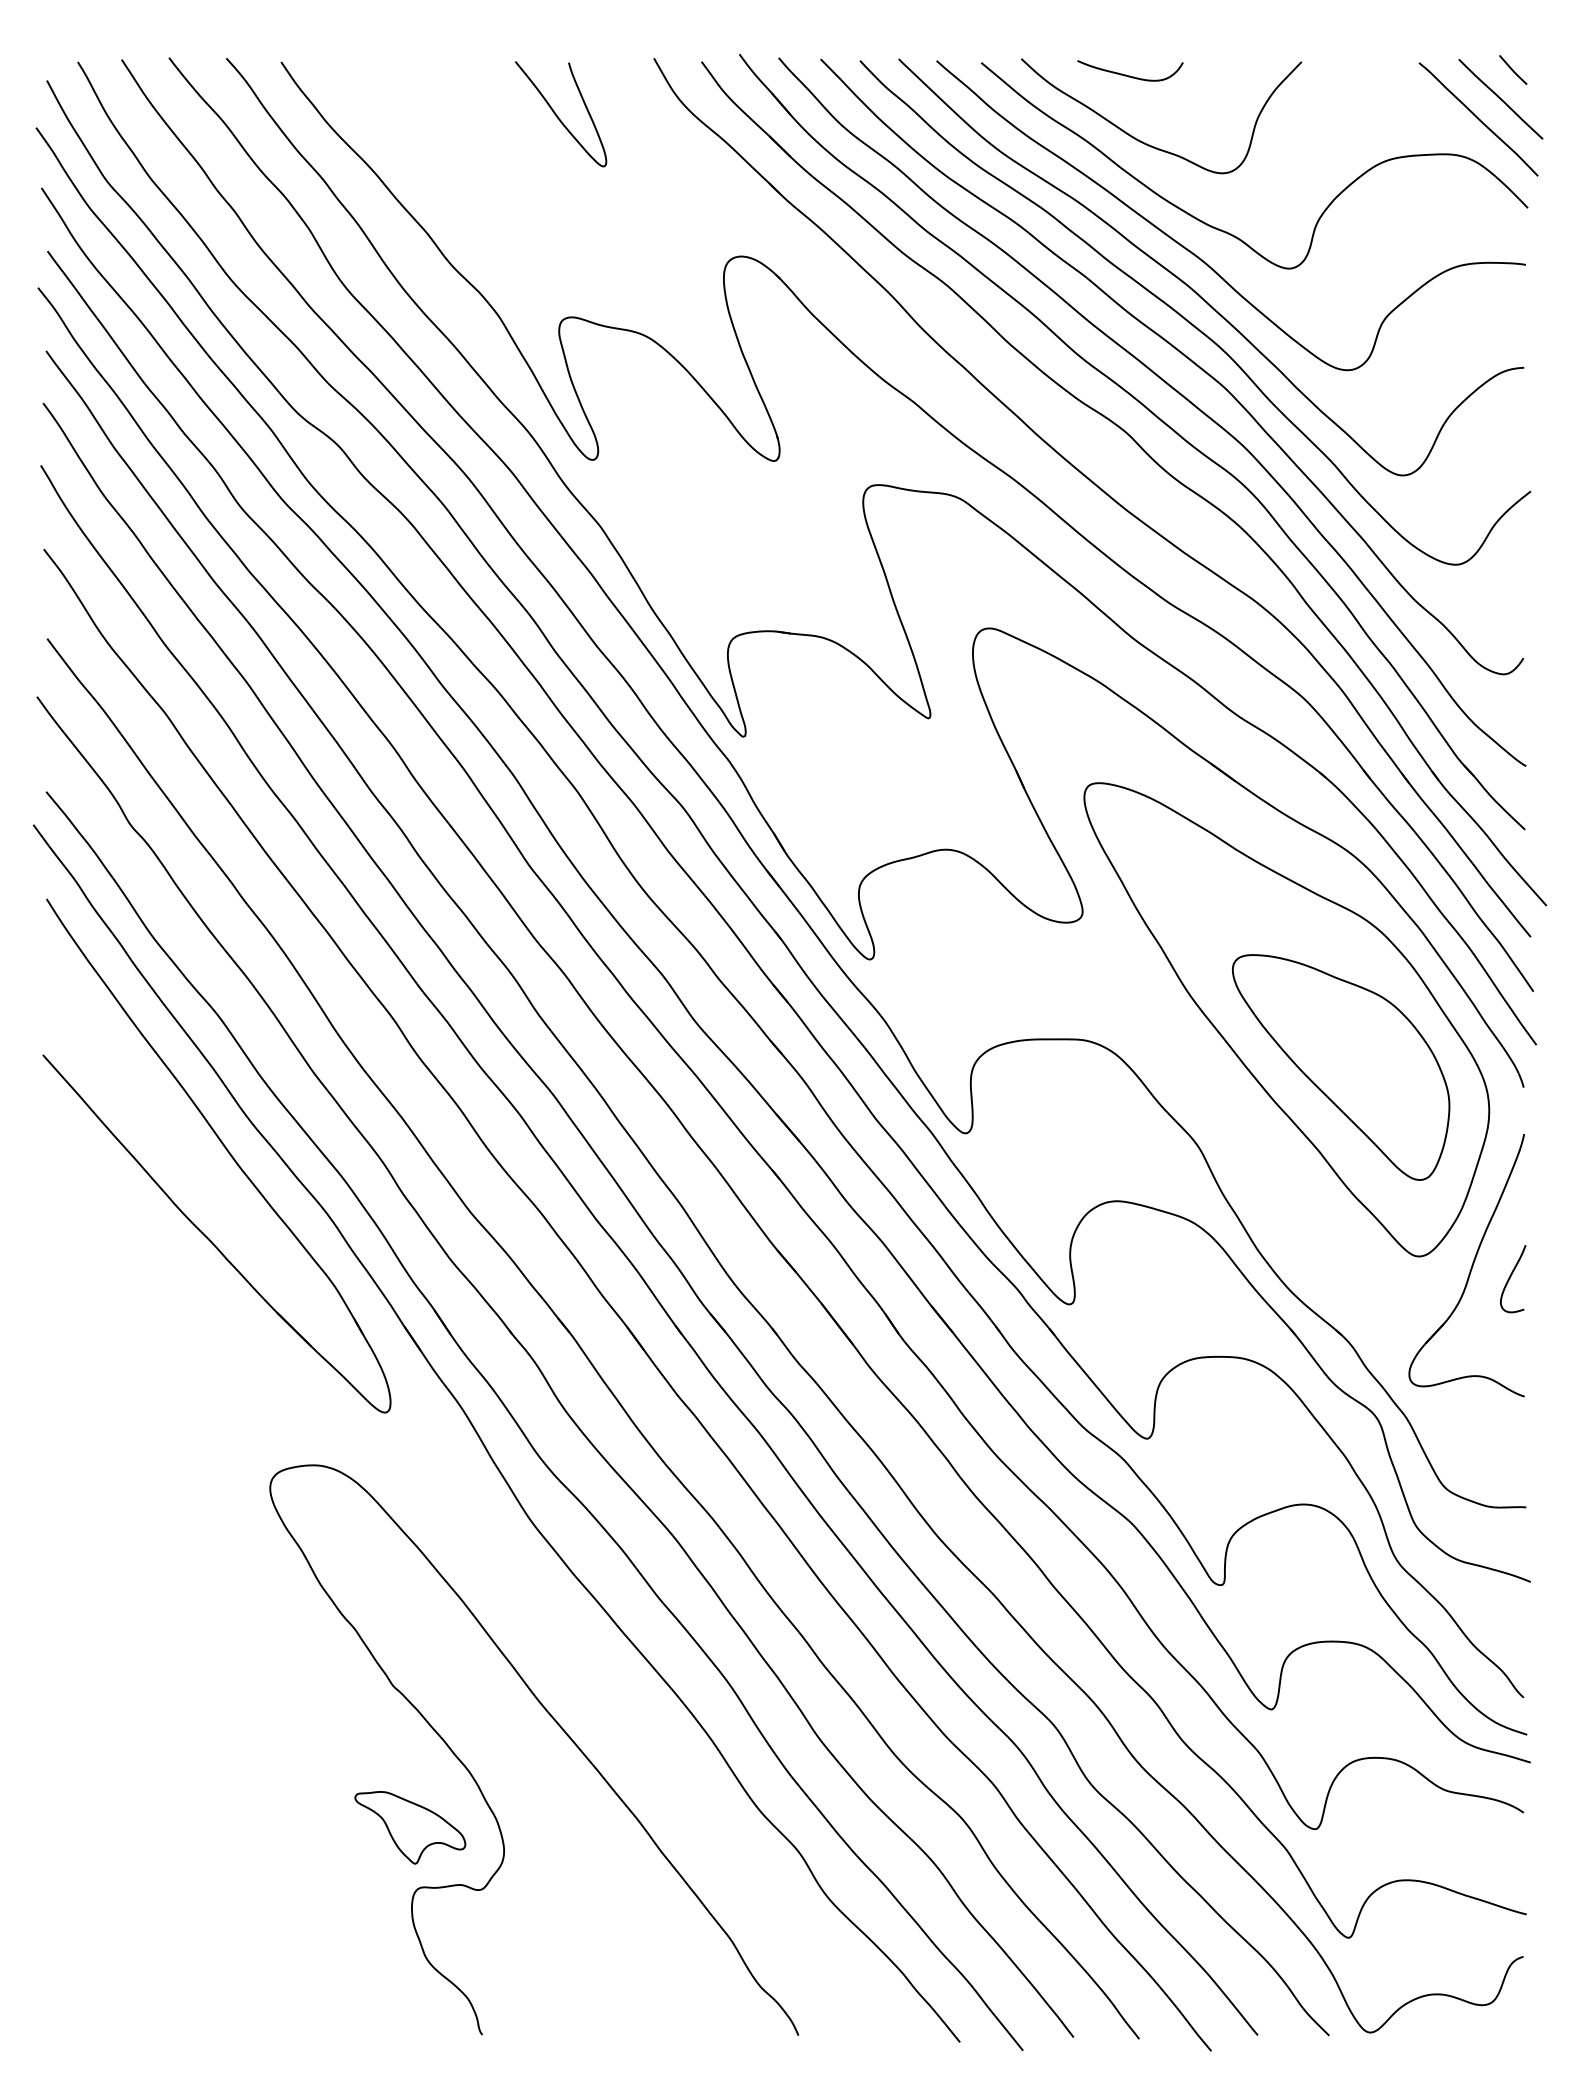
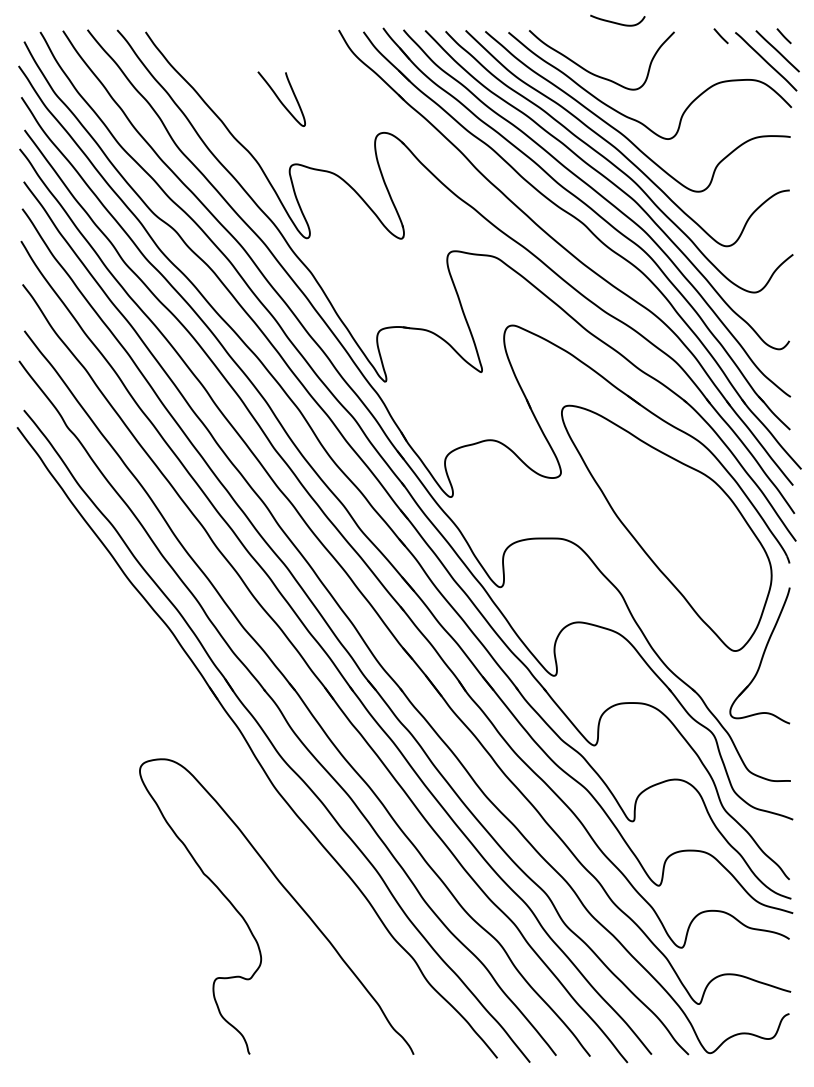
line: (1390, 70) -> (720, 36), added
curve: (1129, 74) -> (617, 22), moved
curve: (558, 115) -> (280, 99), moved
part: (1340, 1066) -> (694, 552), removed
part: (217, 1155) -> (112, 598), removed
curve: (1512, 1278) -> (783, 662), removed
part: (410, 1826) -> (212, 946), removed

